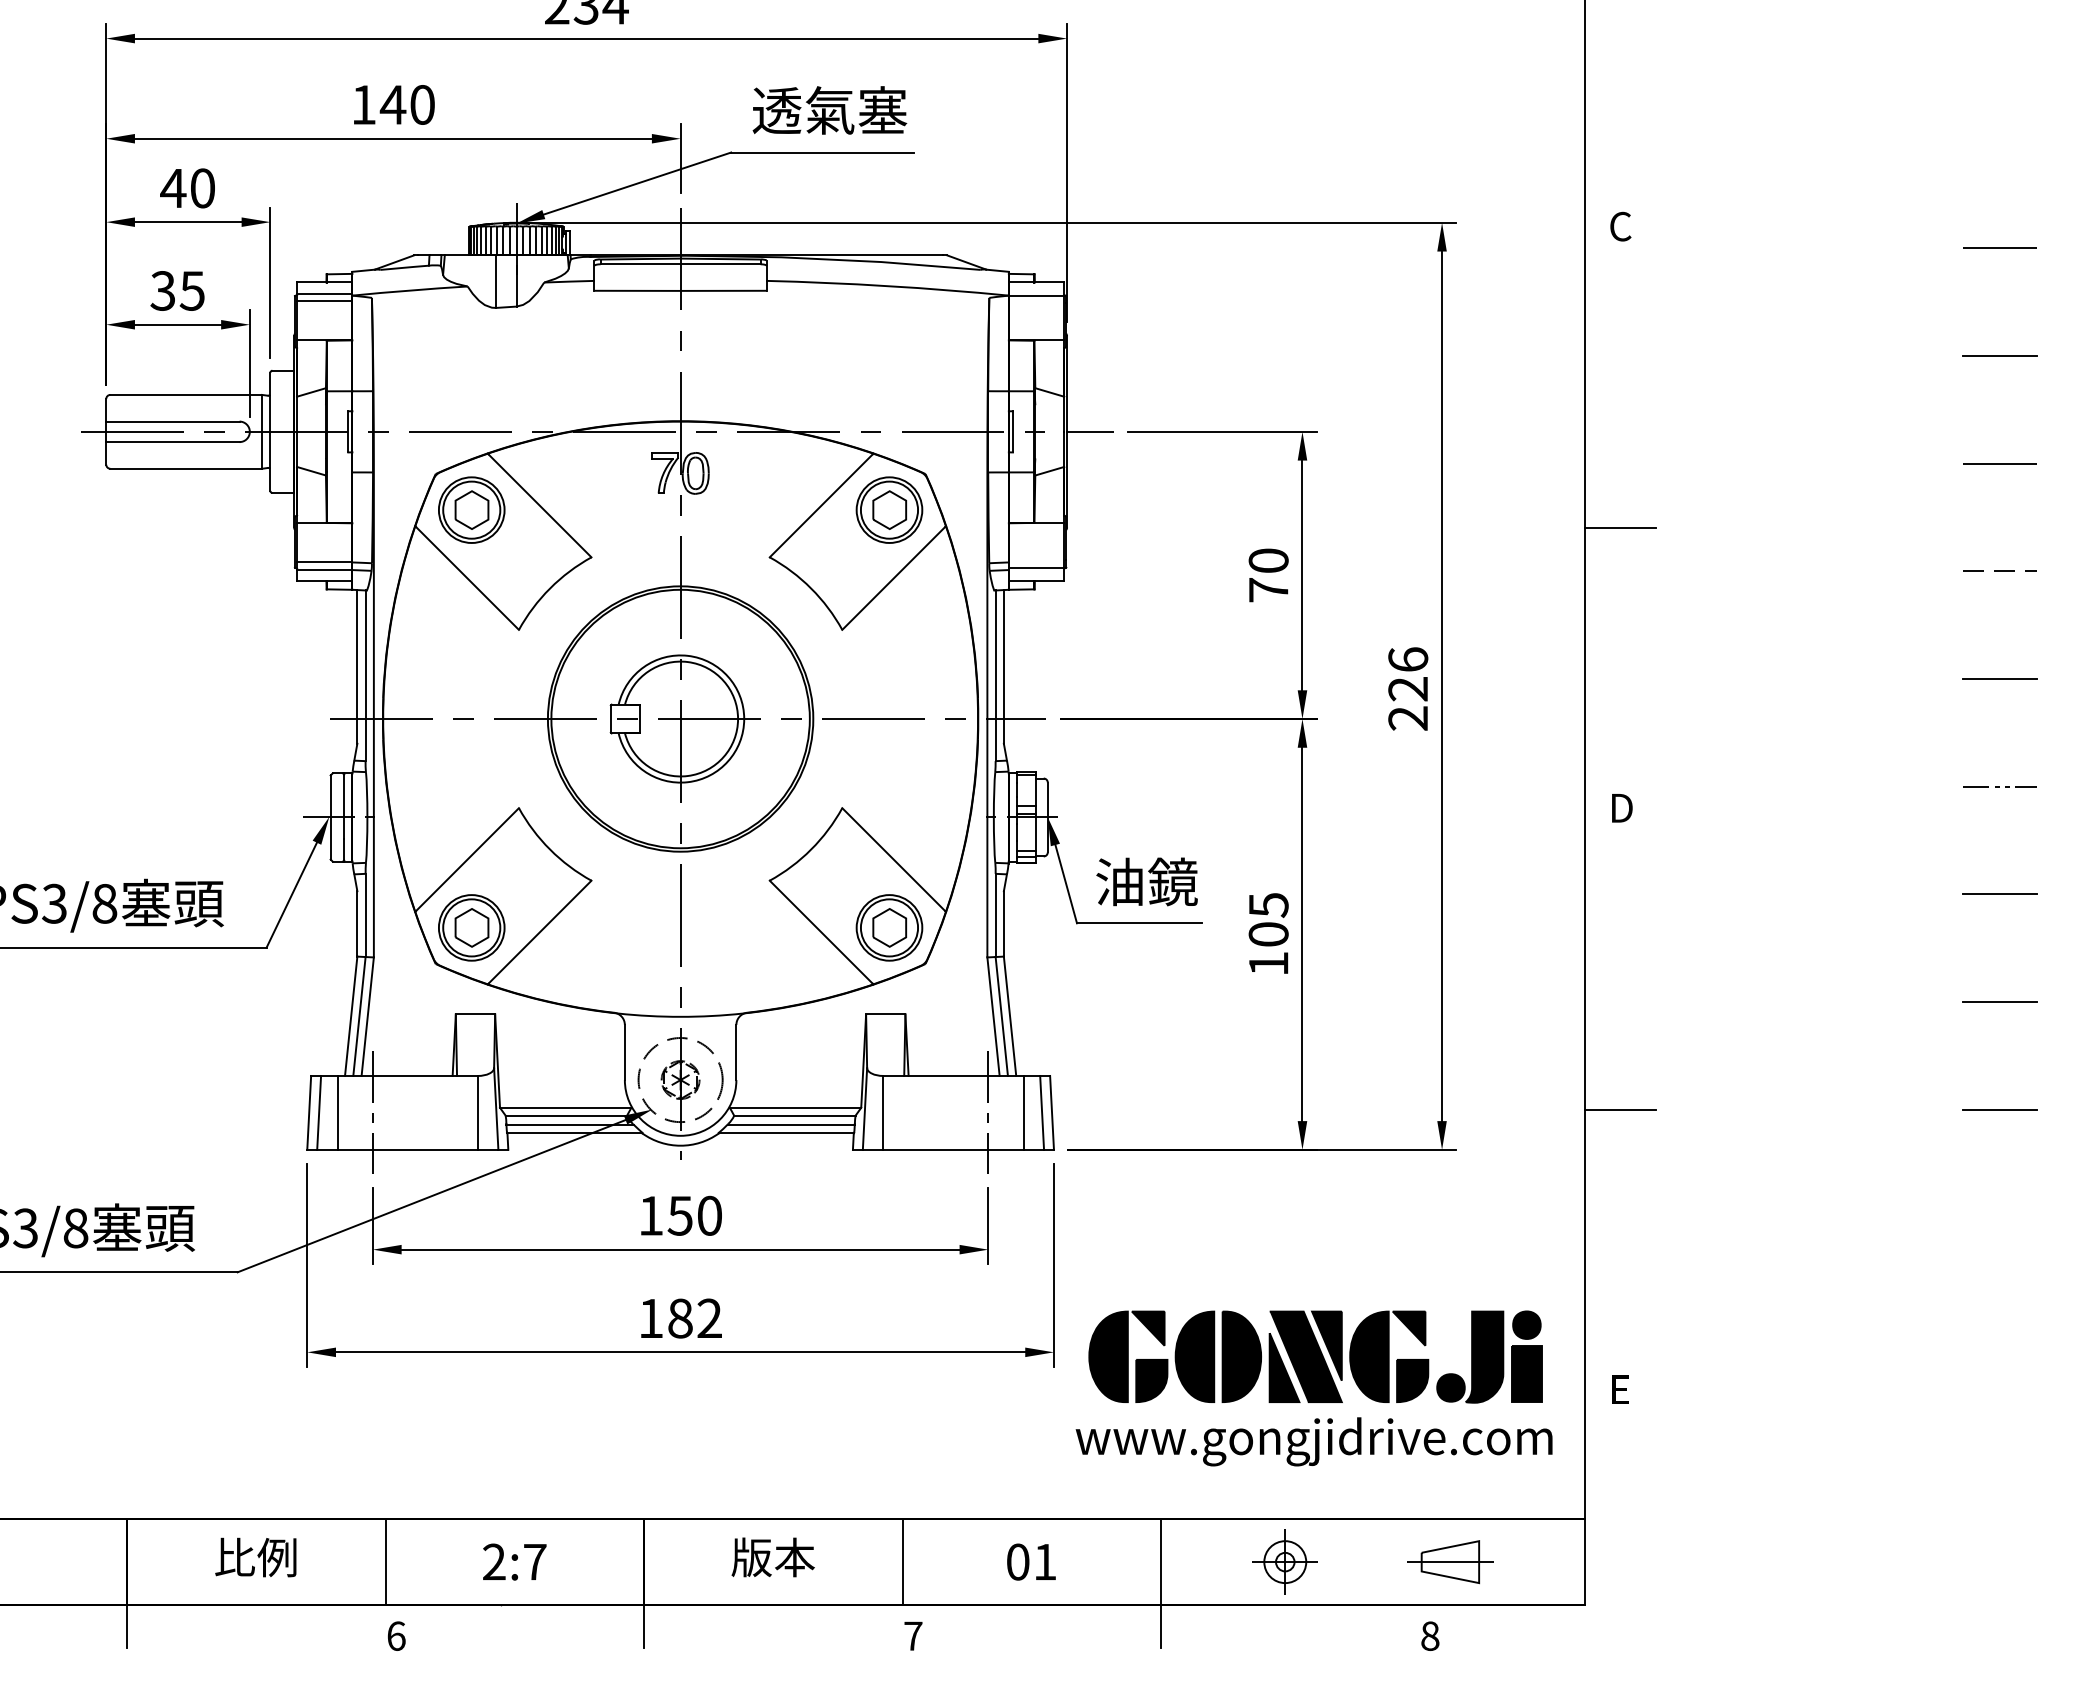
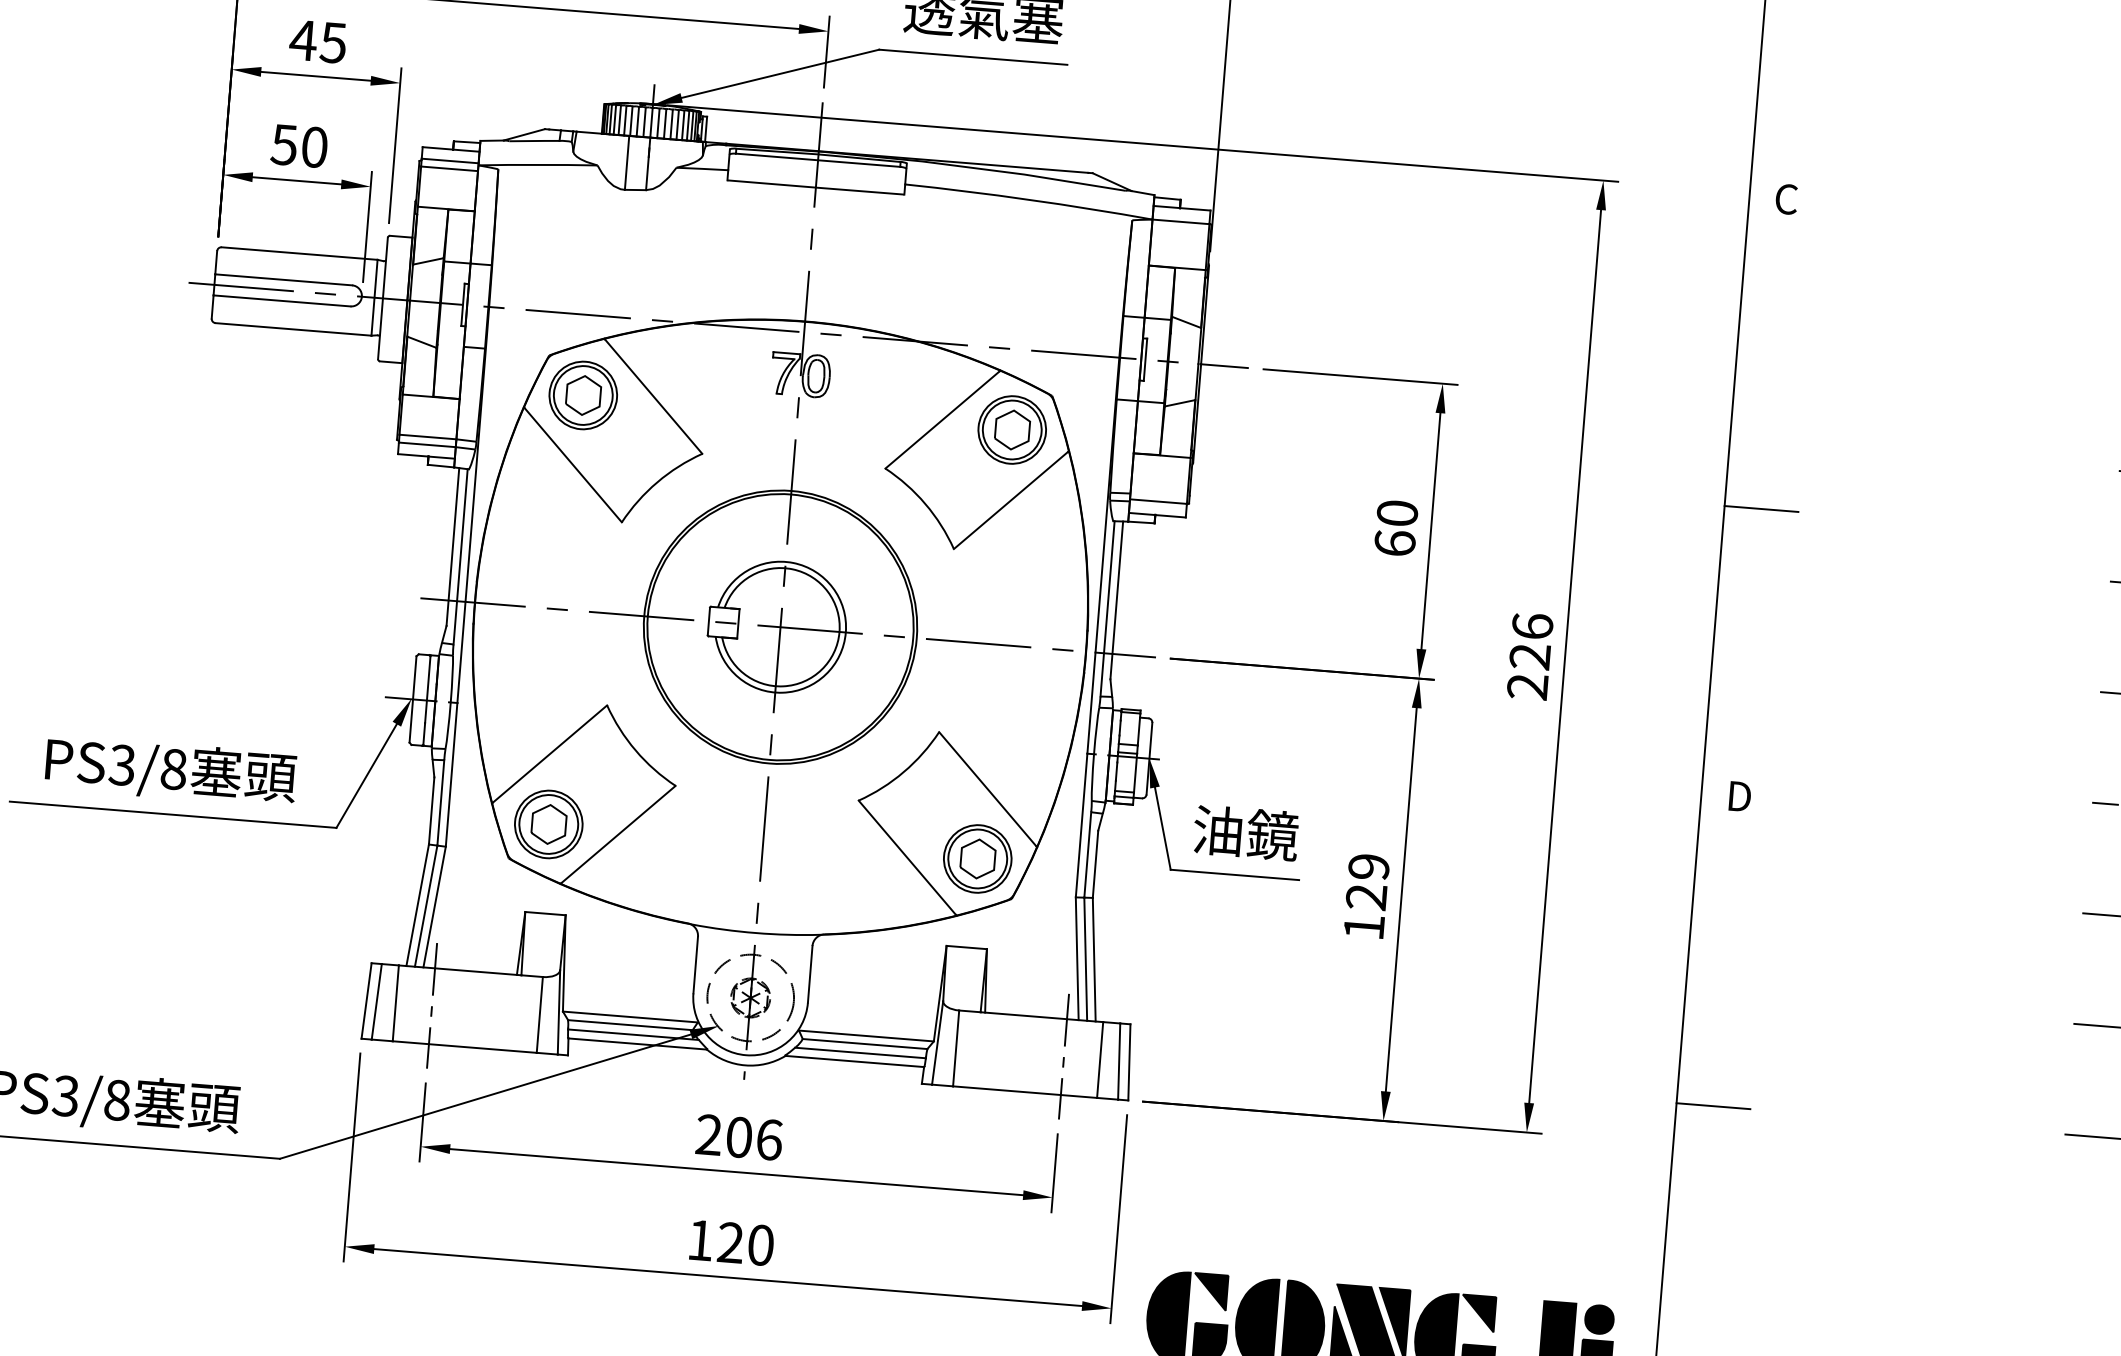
text: (202, 188) -> (333, 42), 40 -> 45
text: (177, 290) -> (299, 145), 35 -> 50
text: (1268, 589) -> (1394, 542), 70 -> 60
text: (1268, 919) -> (1367, 881), 105 -> 129
text: (680, 1215) -> (739, 1137), 150 -> 206
text: (694, 1318) -> (745, 1243), 182 -> 120

